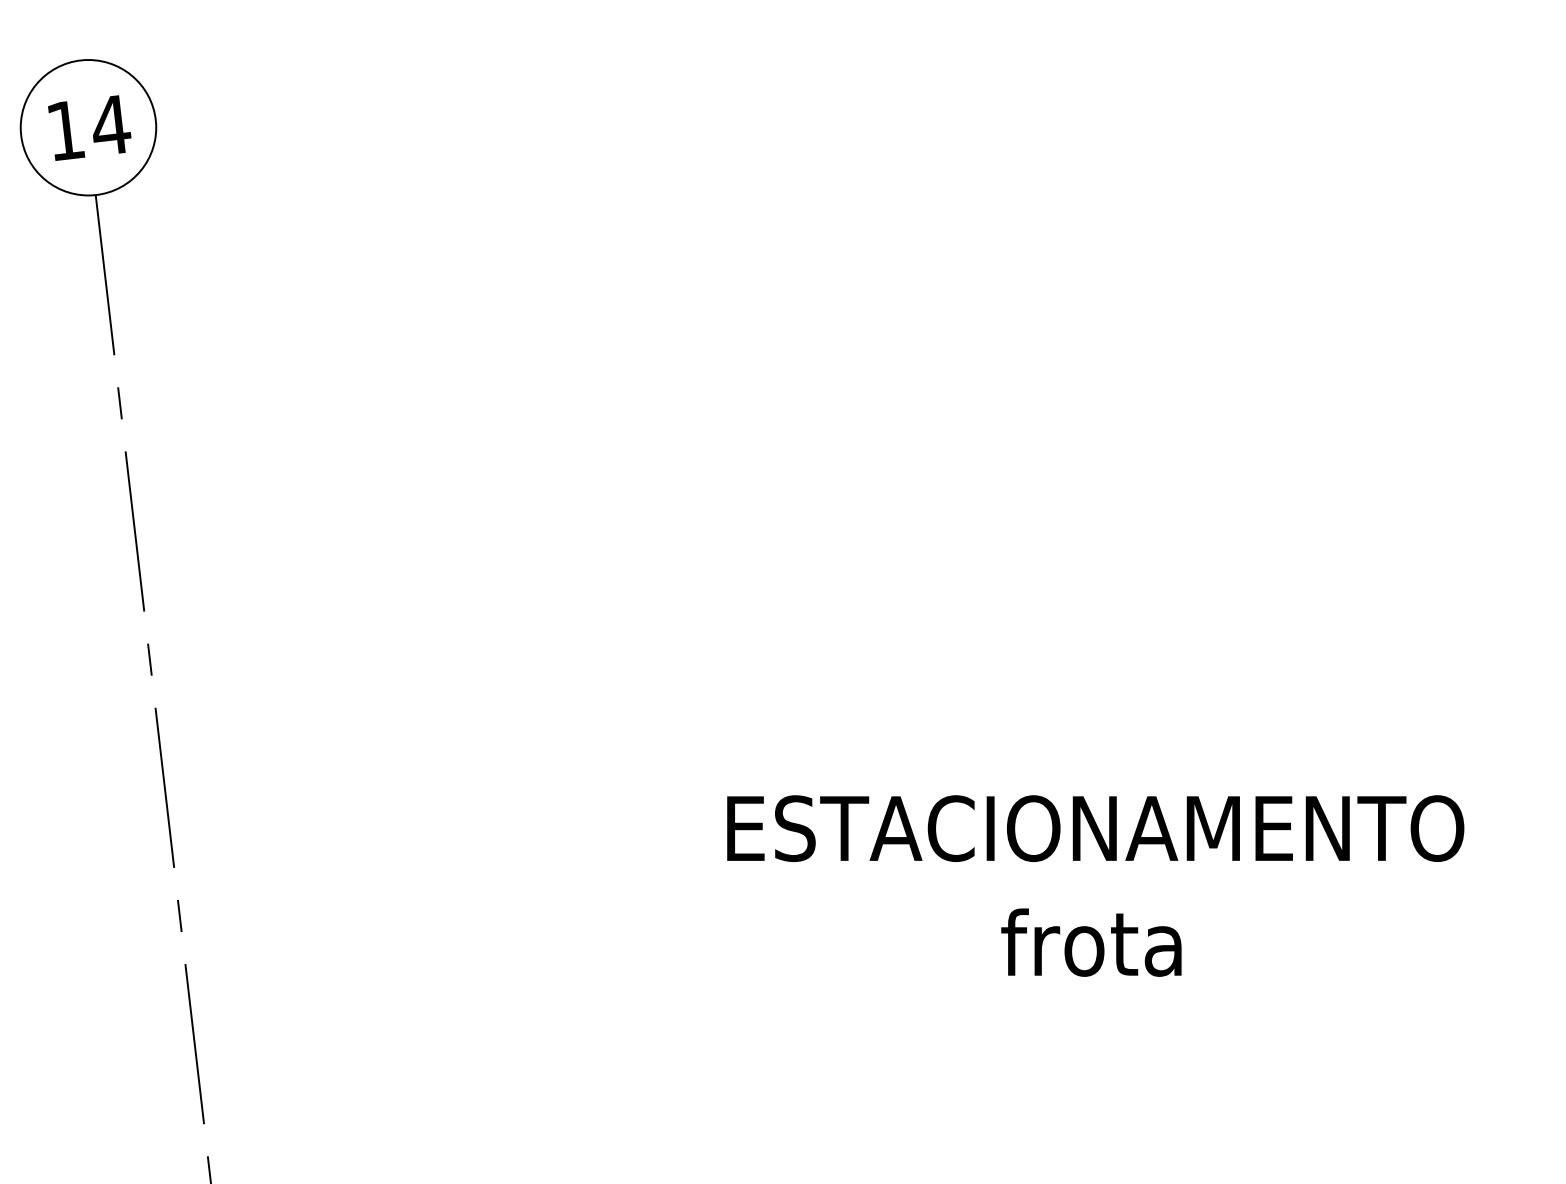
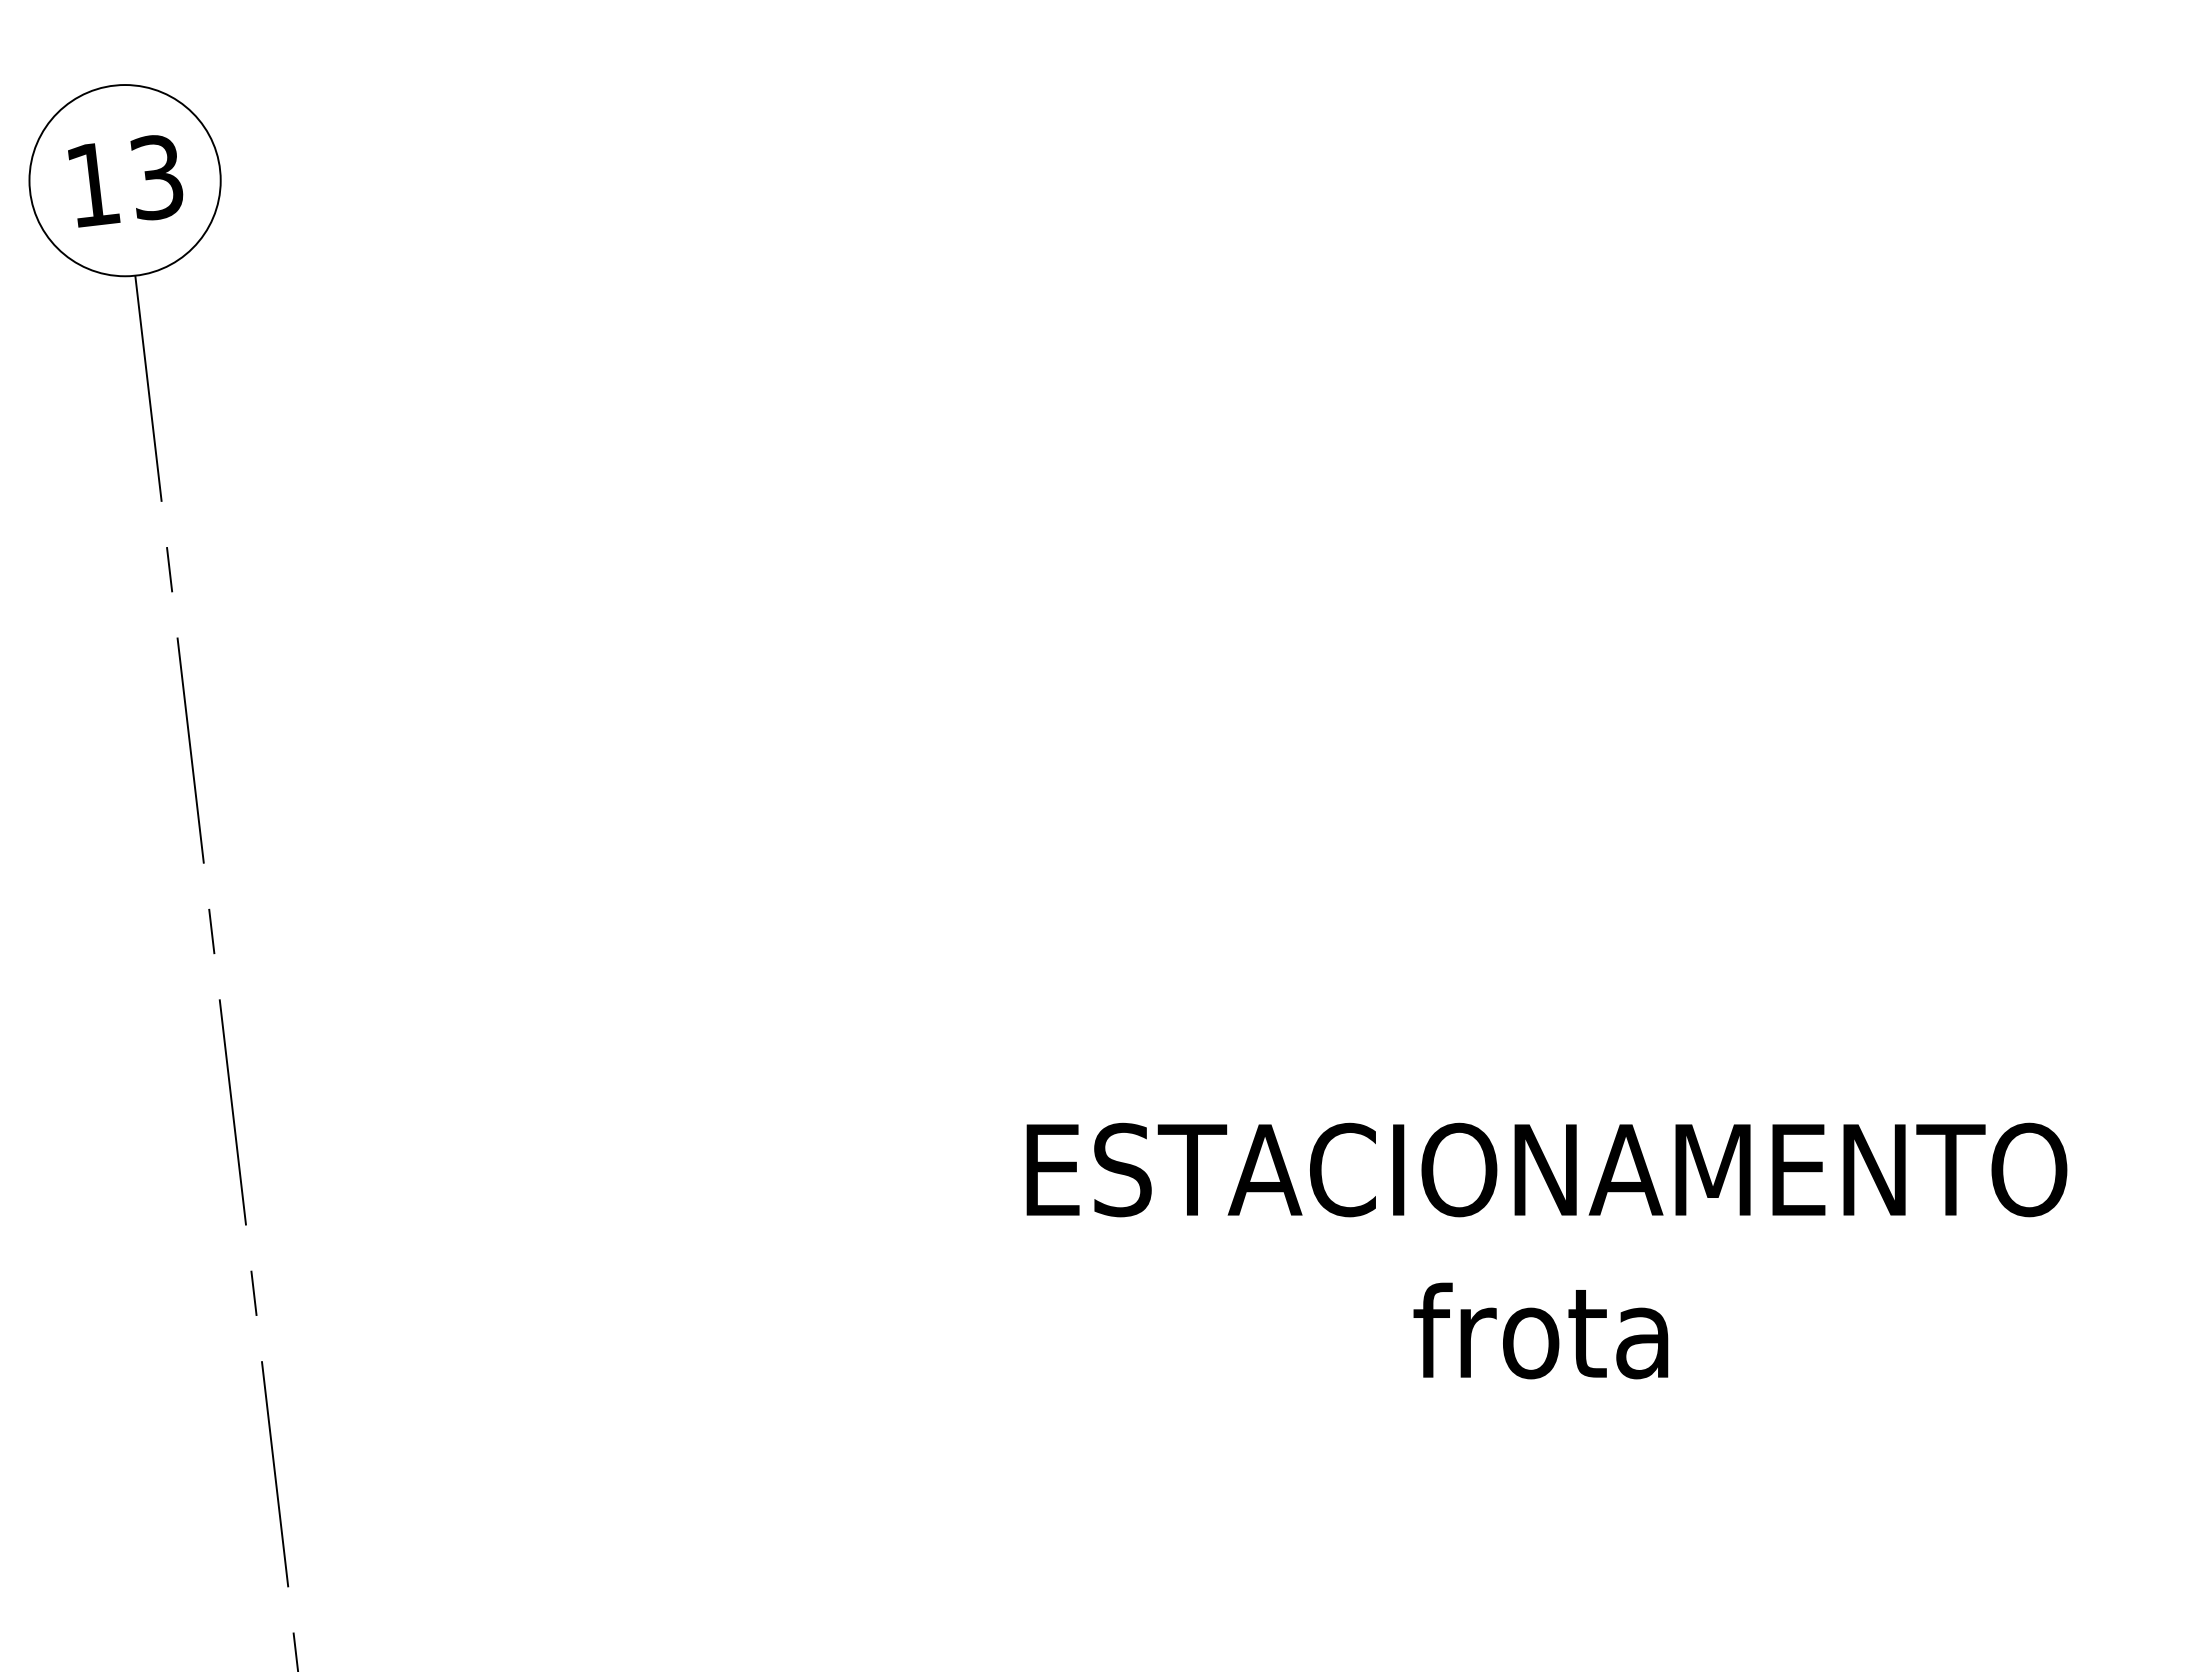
text: (111, 125) -> (157, 177), 14 -> 13

